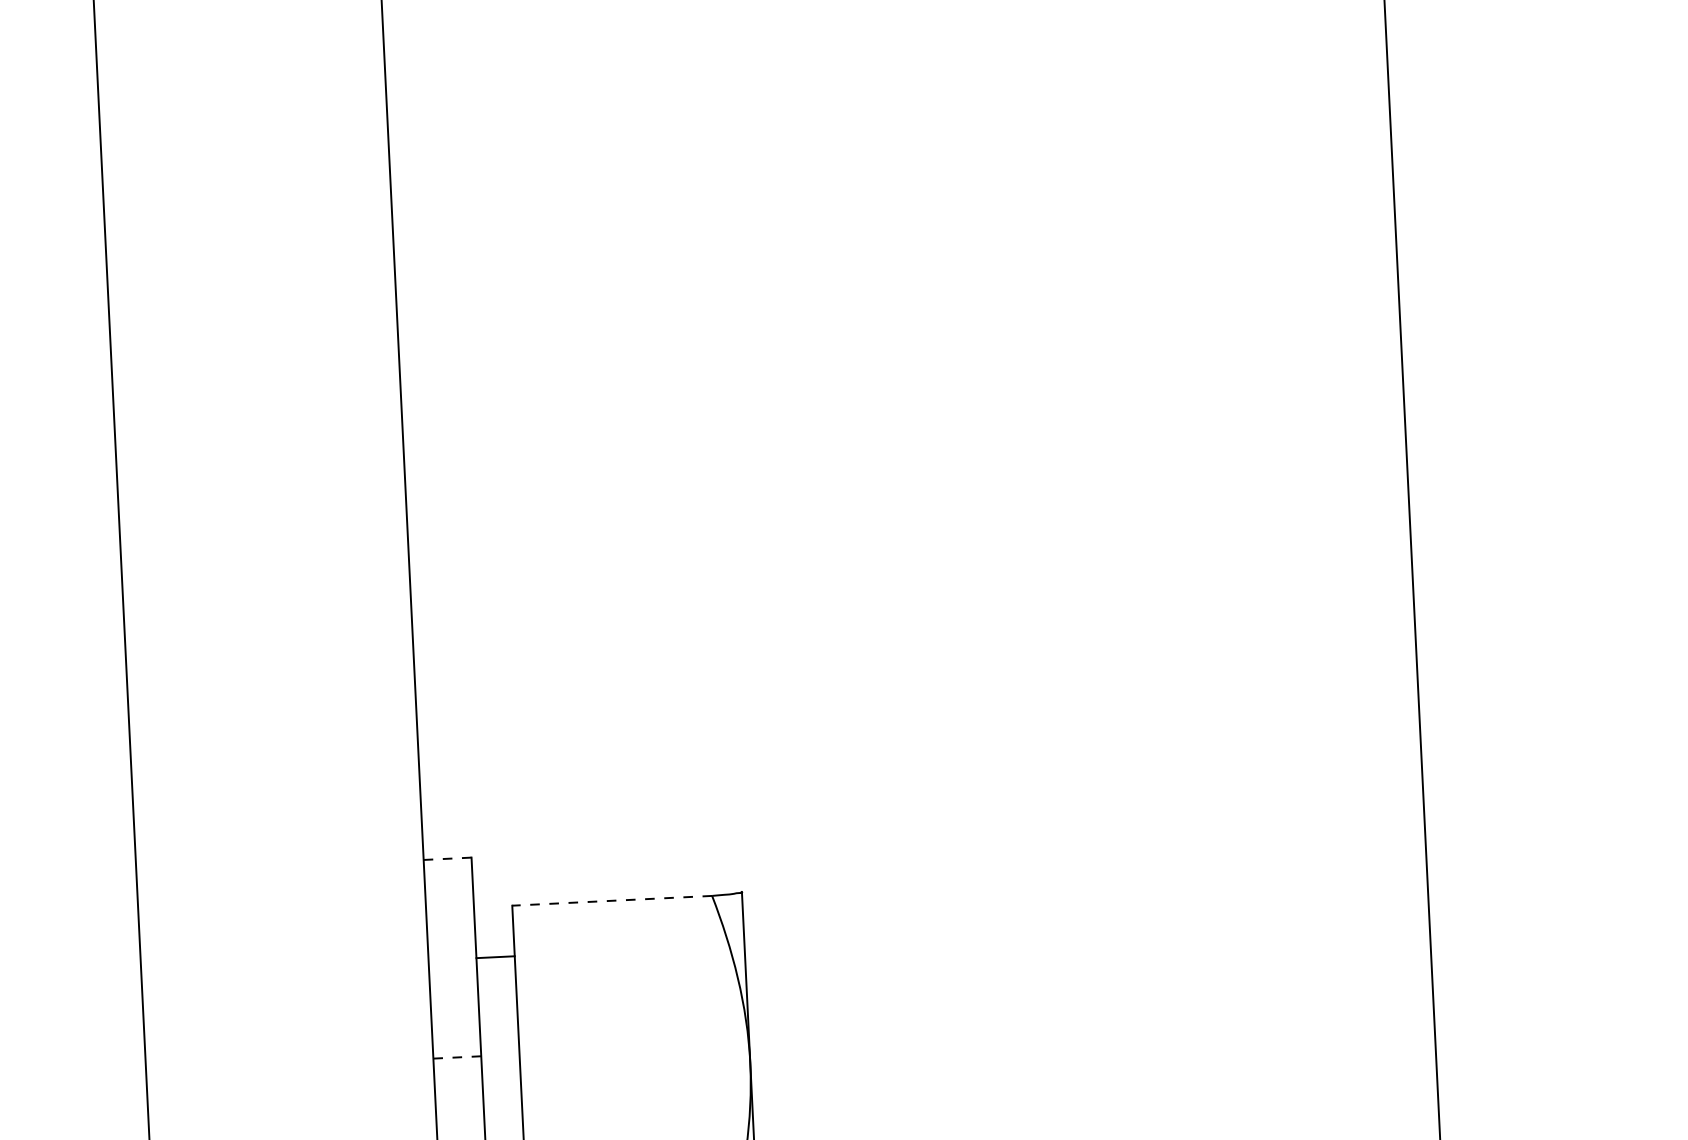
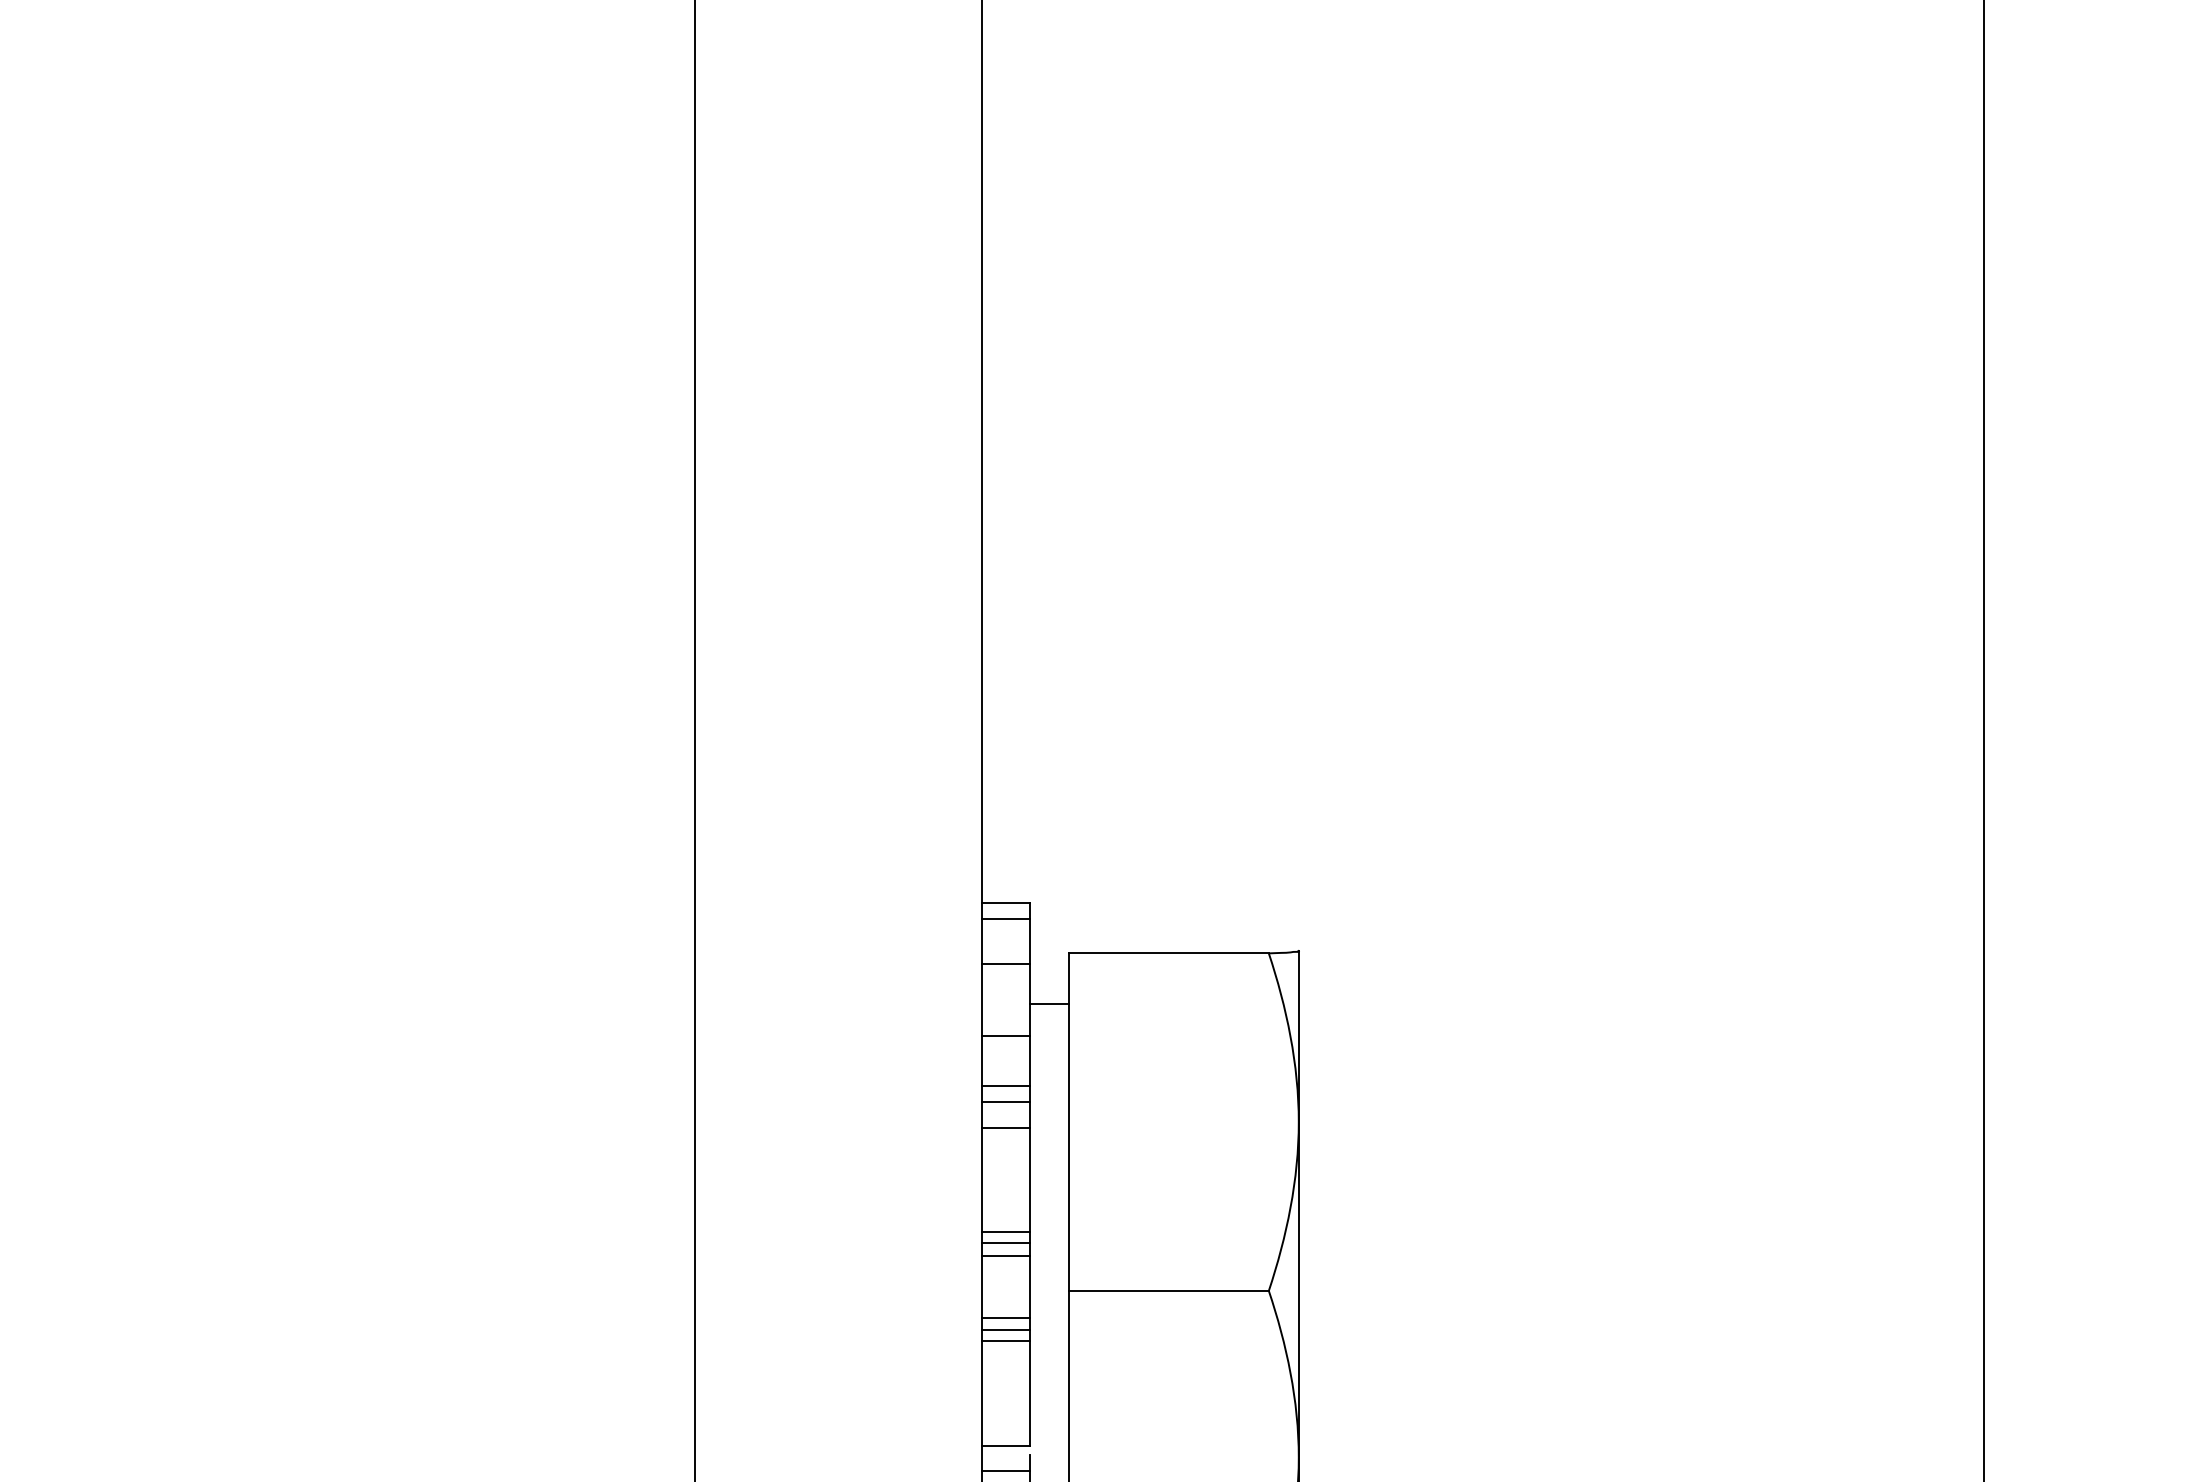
line: (447, 858) -> (1006, 903), dashed -> solid
line: (448, 873) -> (1006, 918), added
line: (611, 900) -> (1168, 953), dashed -> solid
line: (450, 919) -> (1006, 964), added
line: (454, 990) -> (1006, 1035), added
line: (456, 1041) -> (1006, 1086), added
line: (457, 1057) -> (1006, 1102), dashed -> solid
line: (458, 1082) -> (1006, 1127), added

